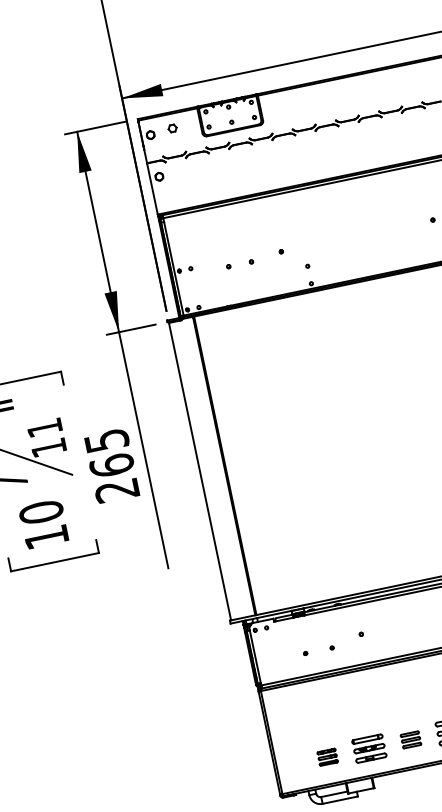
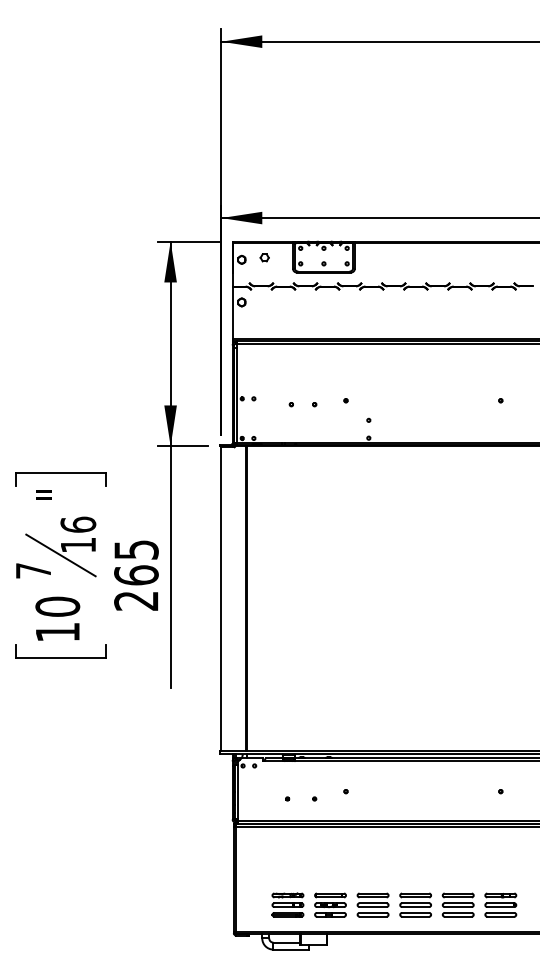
text: (44, 427) -> (78, 524), 11 -> 16
part: (410, 739) -> (372, 904), size x1.67
part: (327, 756) -> (287, 904), size x1.67

